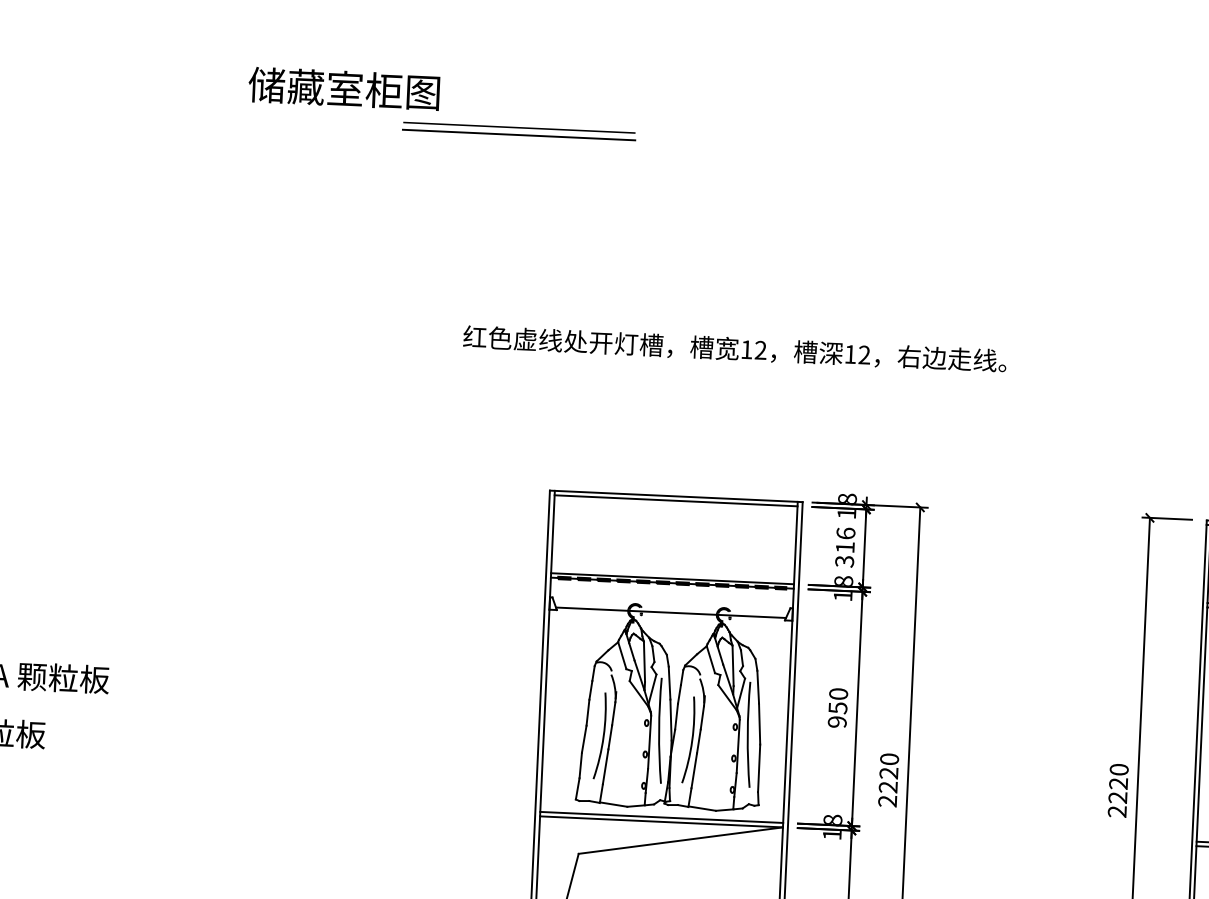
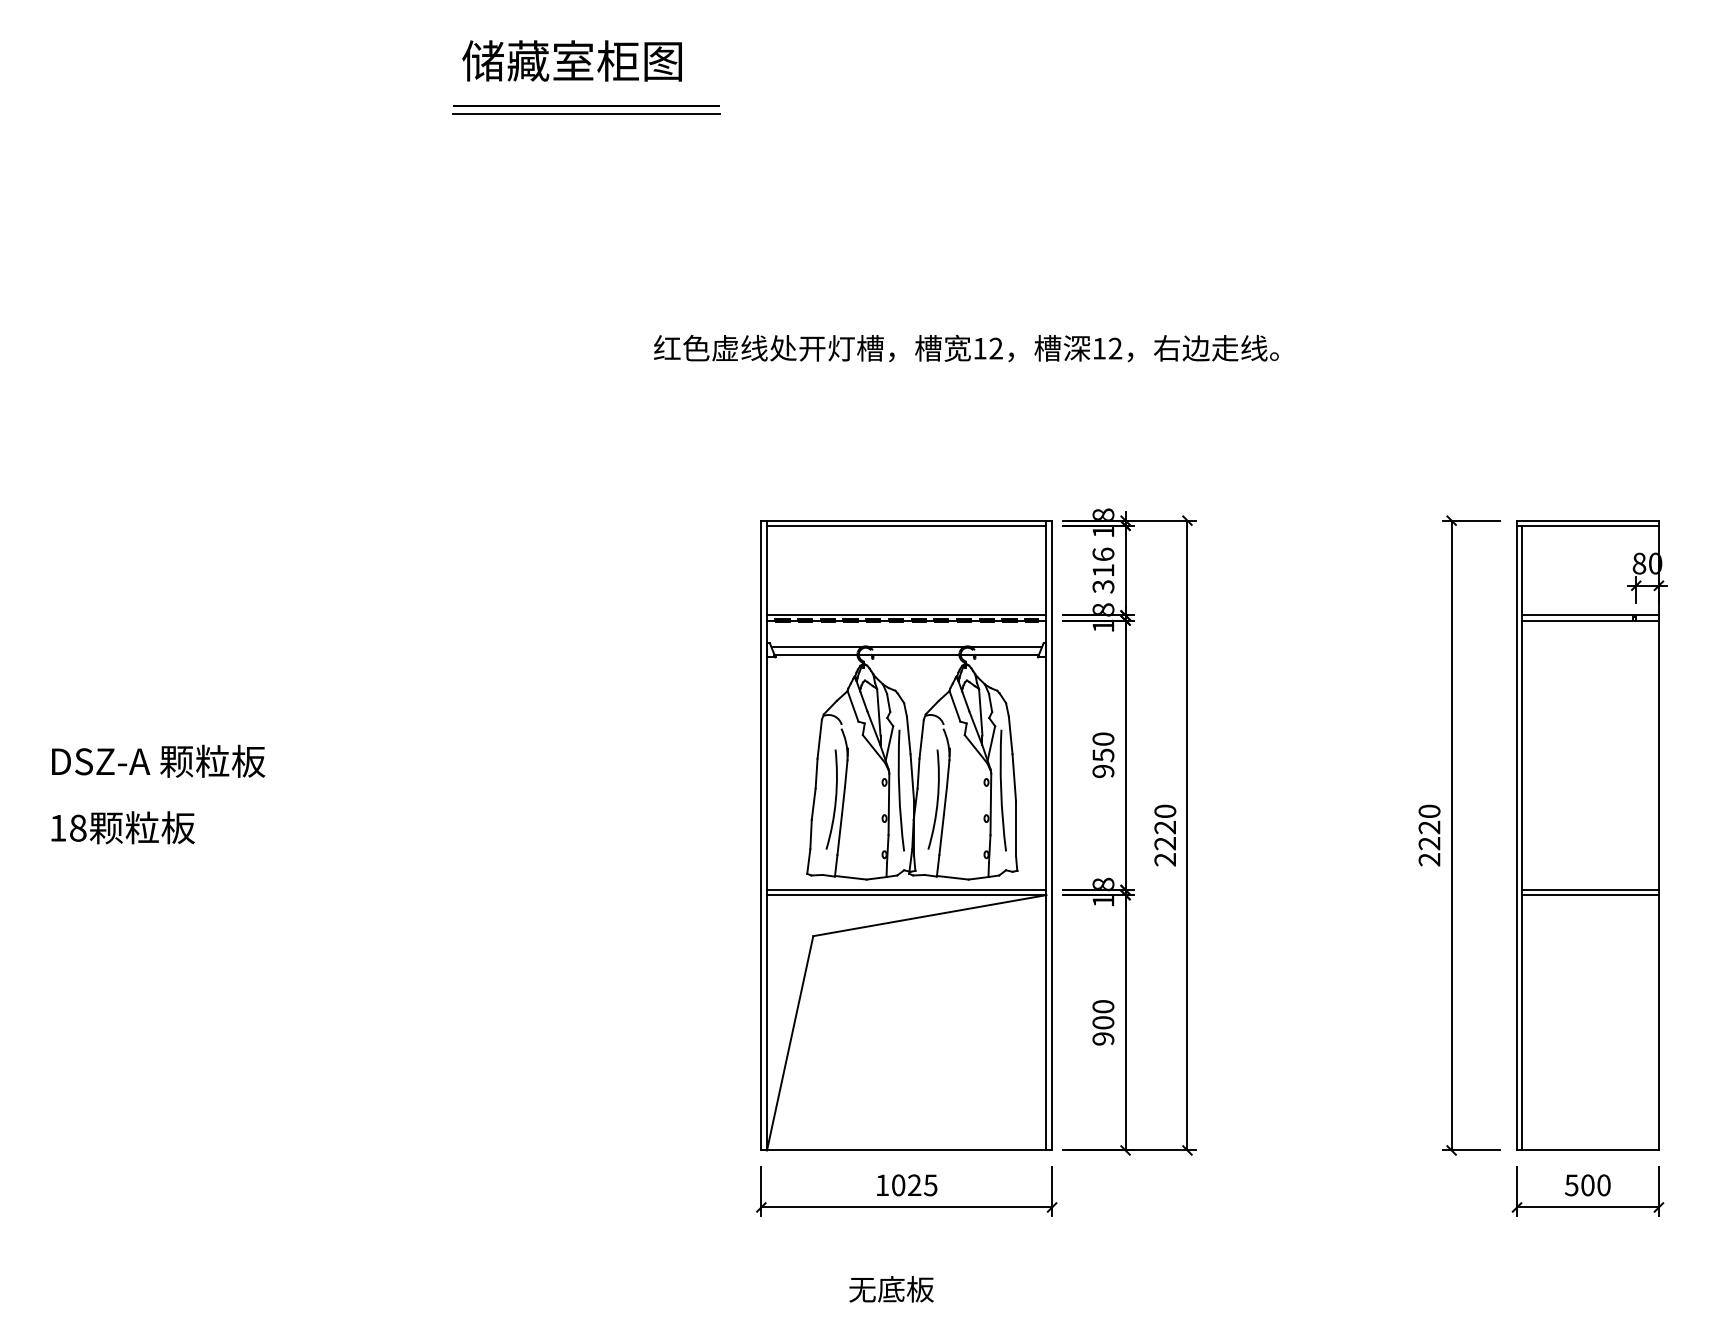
text: (343, 88) -> (571, 60), moved
part: (519, 131) -> (586, 109), moved
line: (671, 606) -> (906, 647), added

